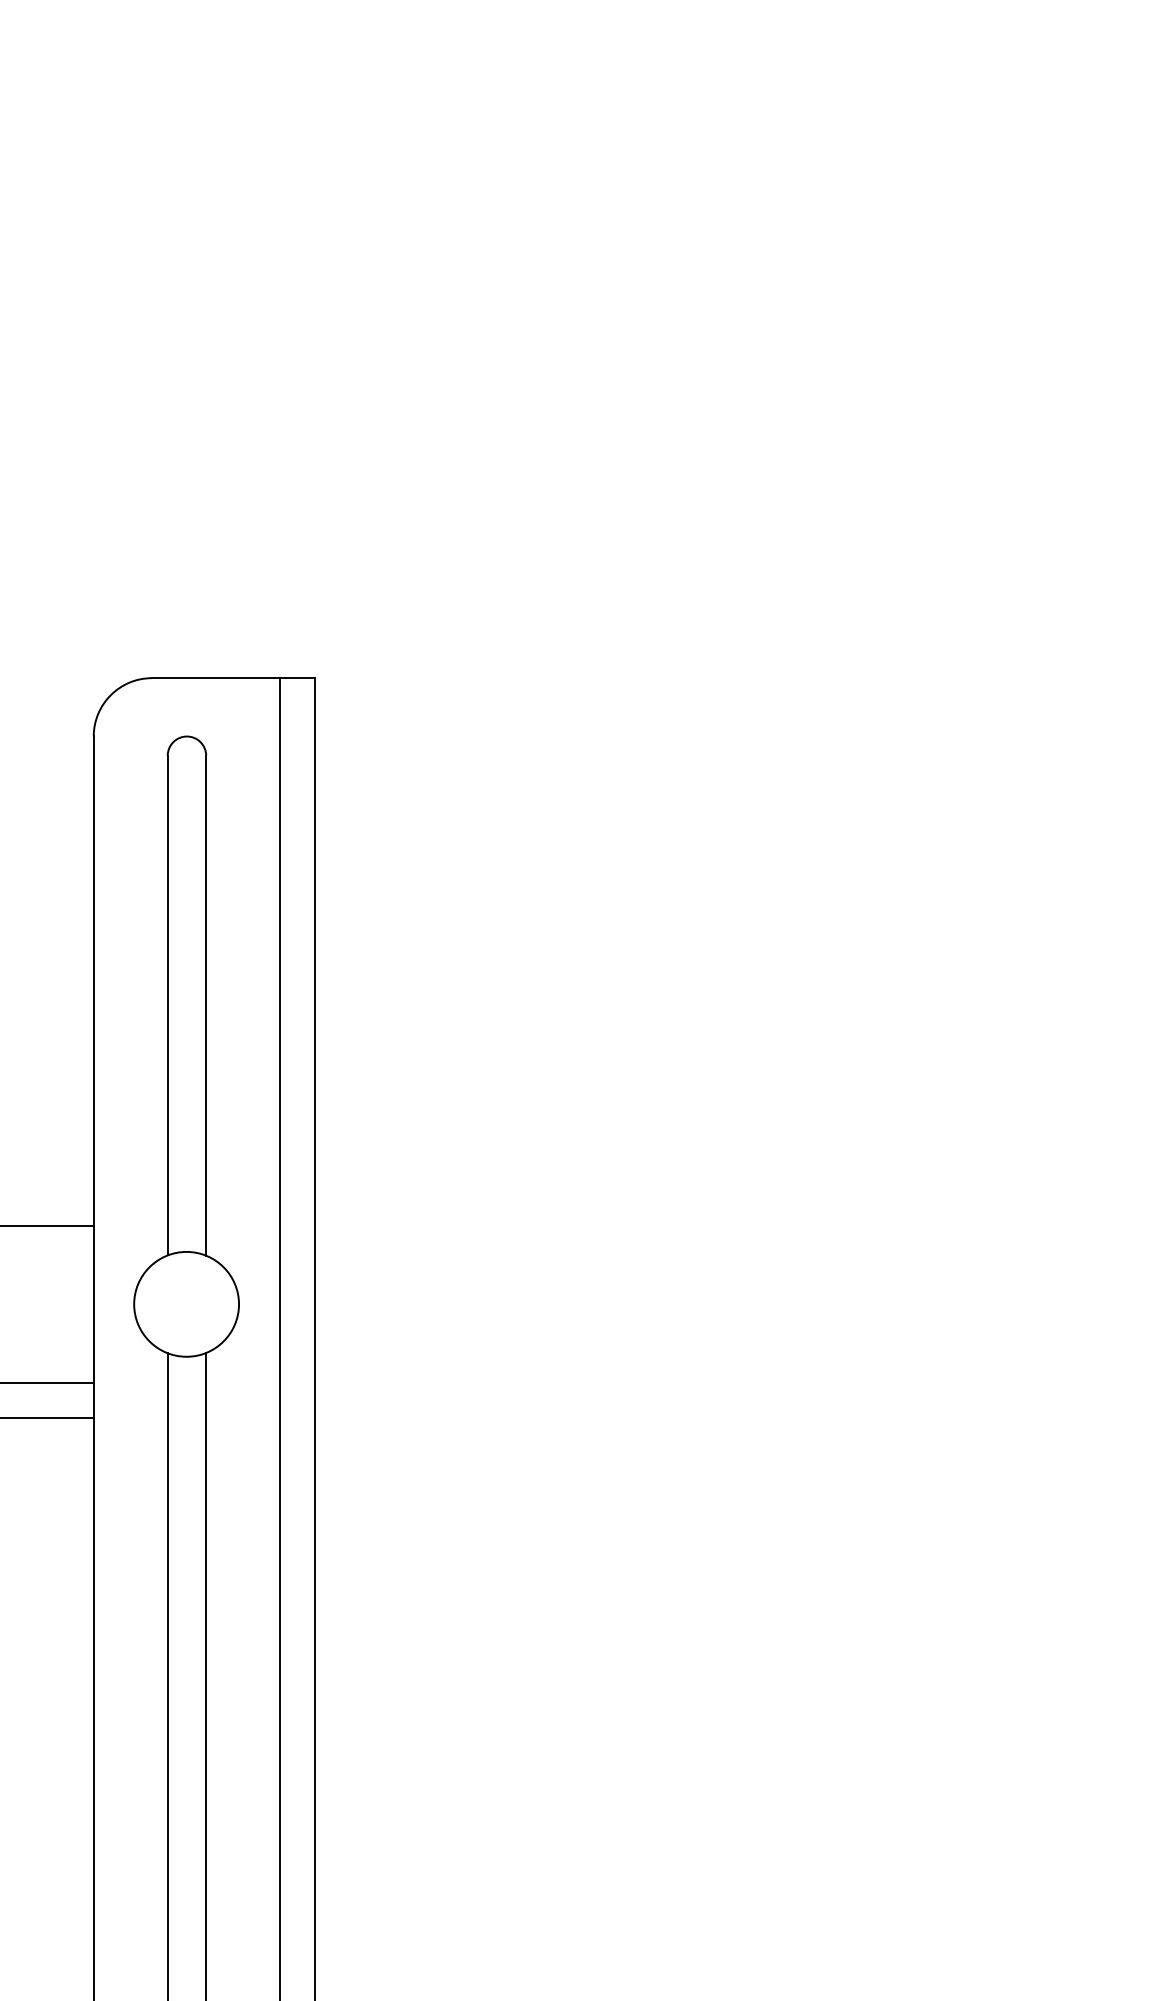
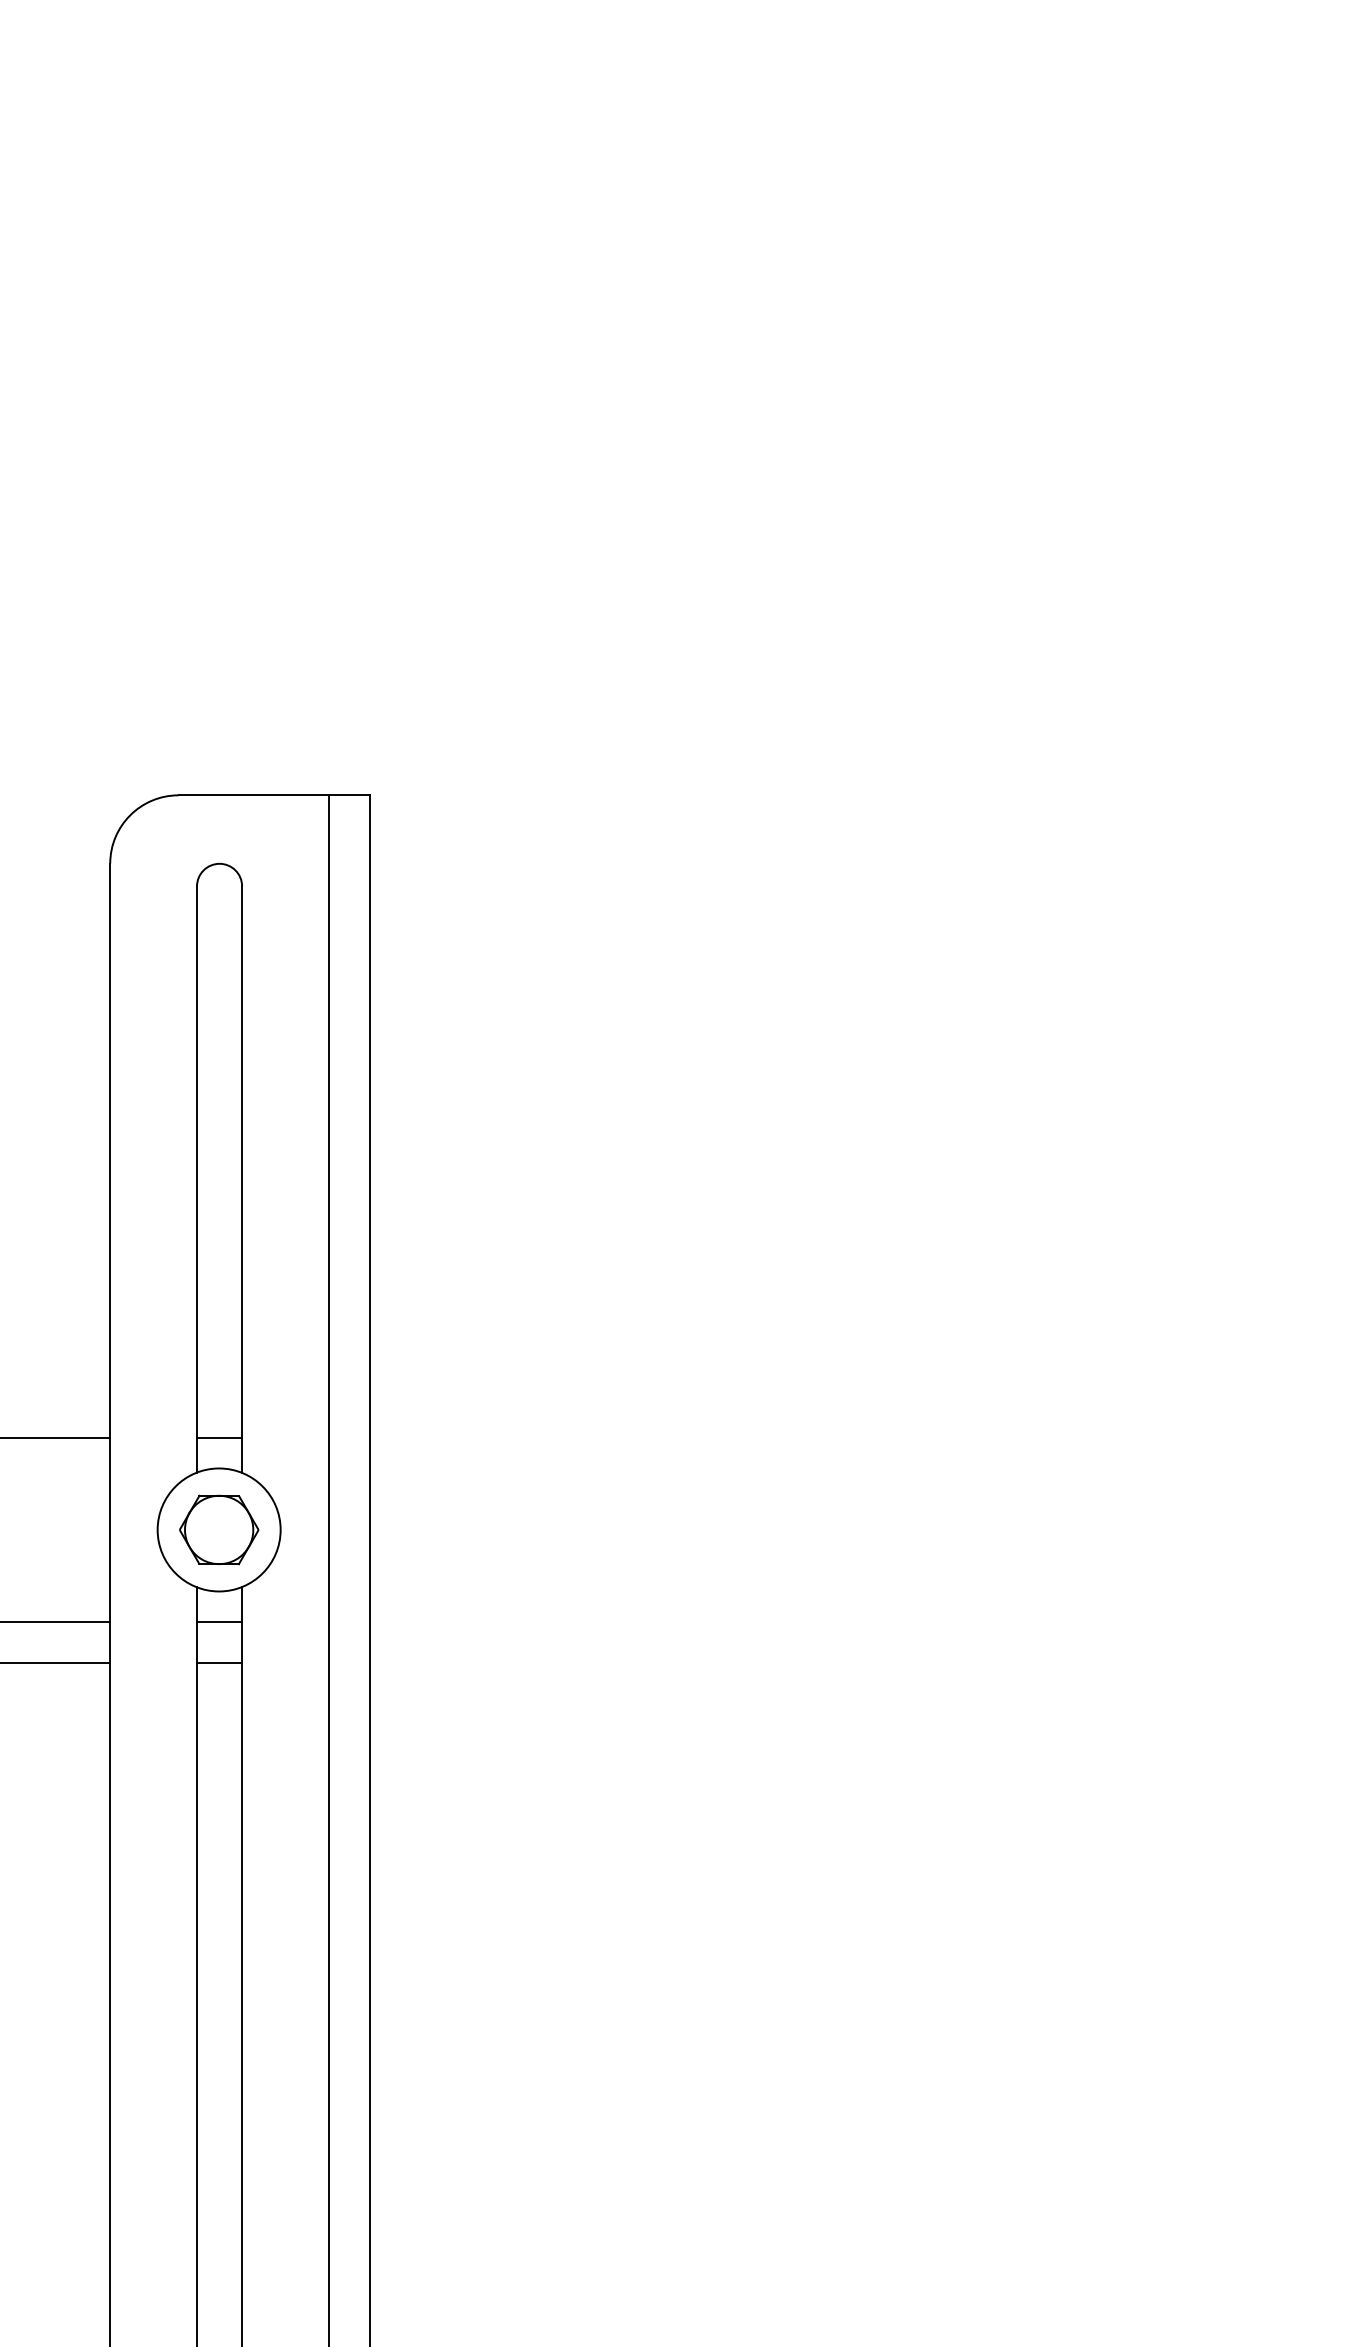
line: (186, 1225) -> (219, 1437), added
part: (186, 1303) -> (219, 1529), added
line: (186, 1383) -> (219, 1622), added
line: (186, 1418) -> (219, 1663), added

